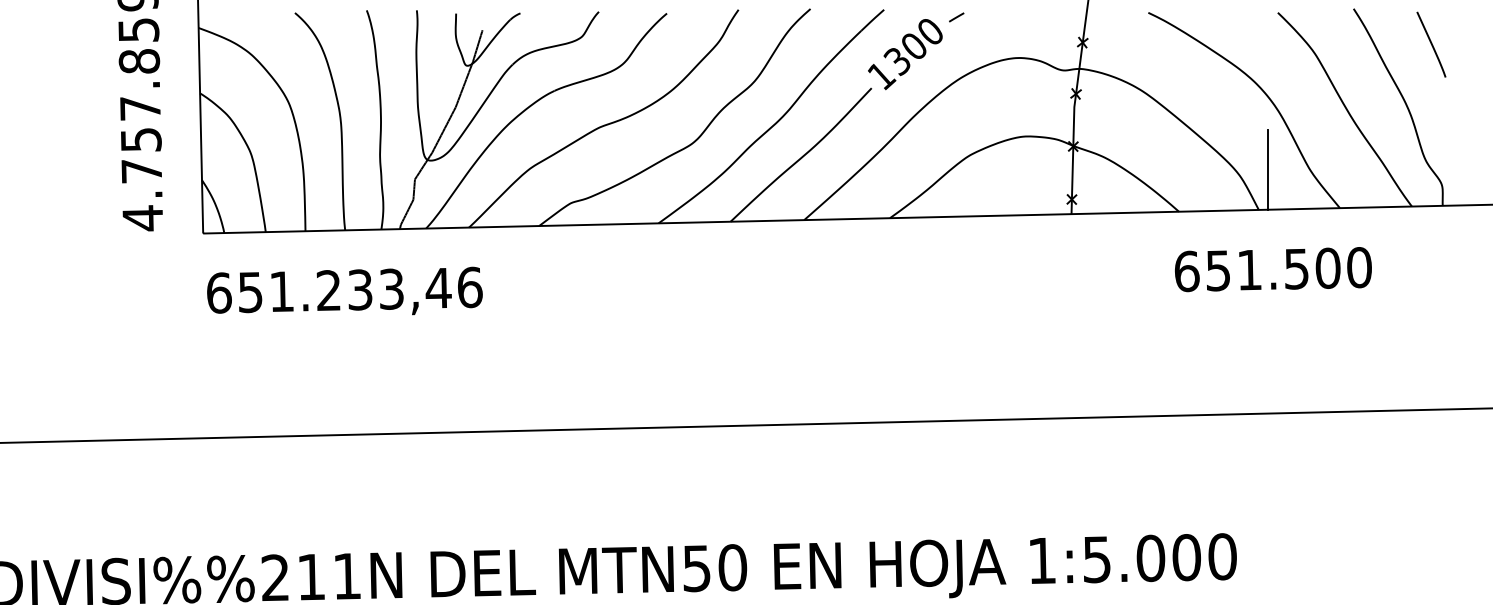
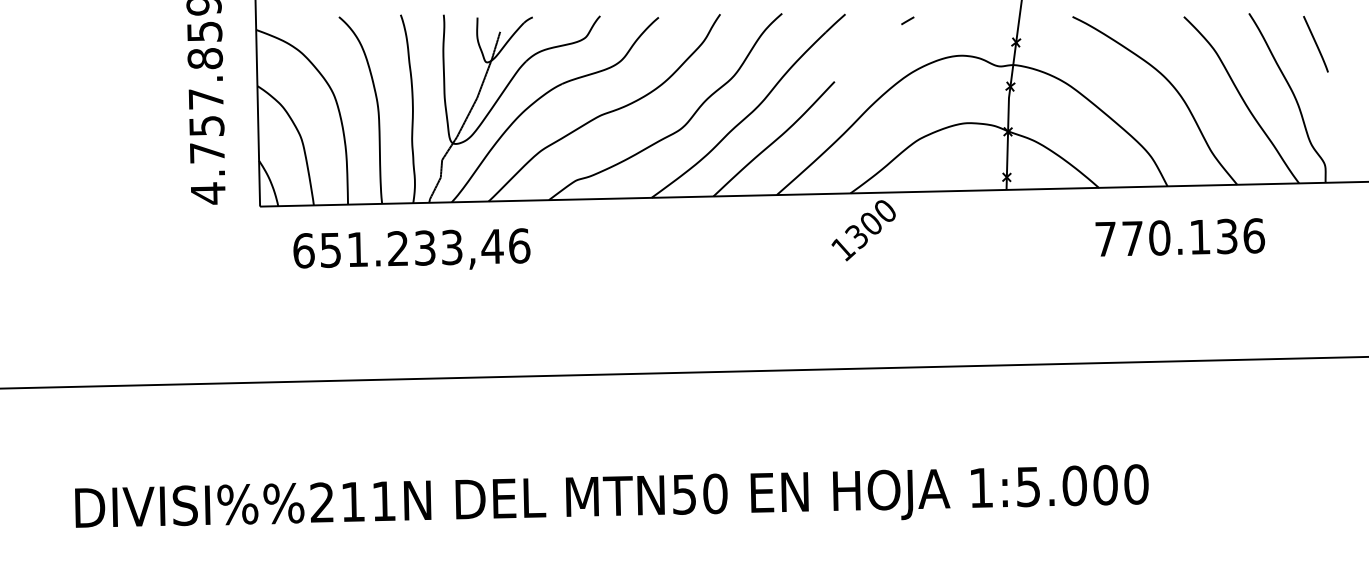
text: (905, 54) -> (863, 230), moved
line: (1268, 169) -> (1175, 151), removed
text: (1273, 269) -> (1180, 237), 651.500 -> 770.136
text: (344, 290) -> (411, 248), moved

